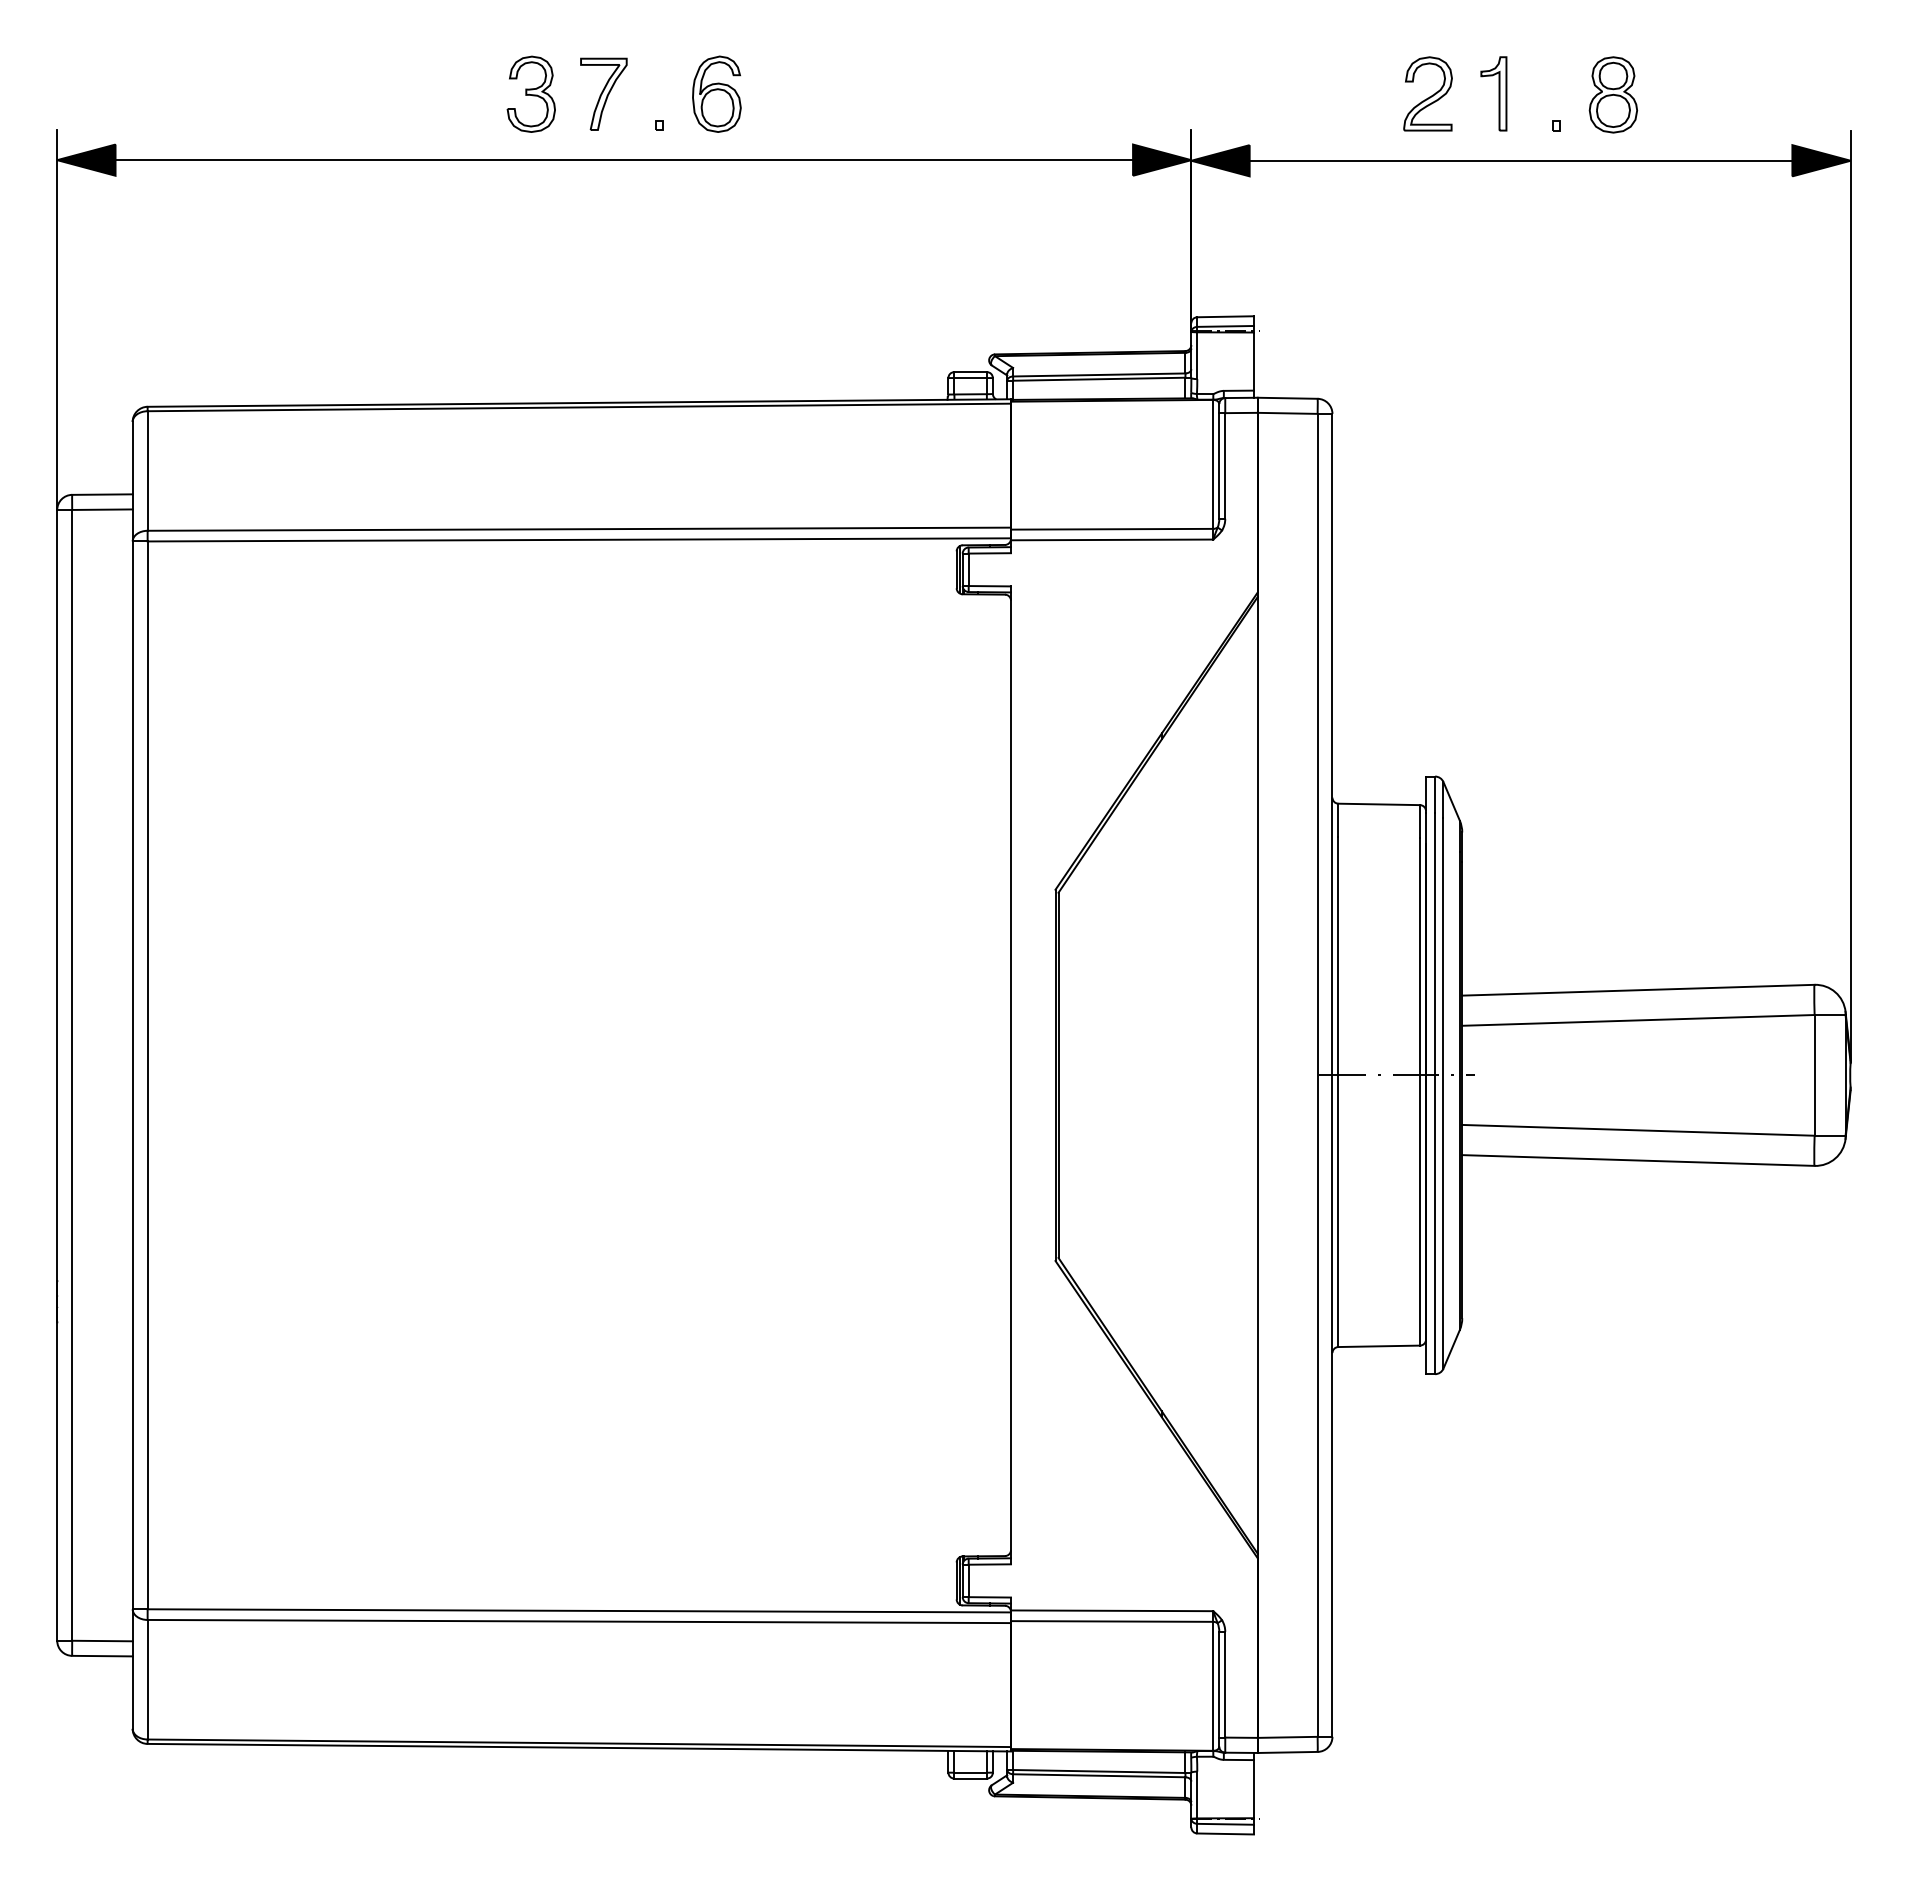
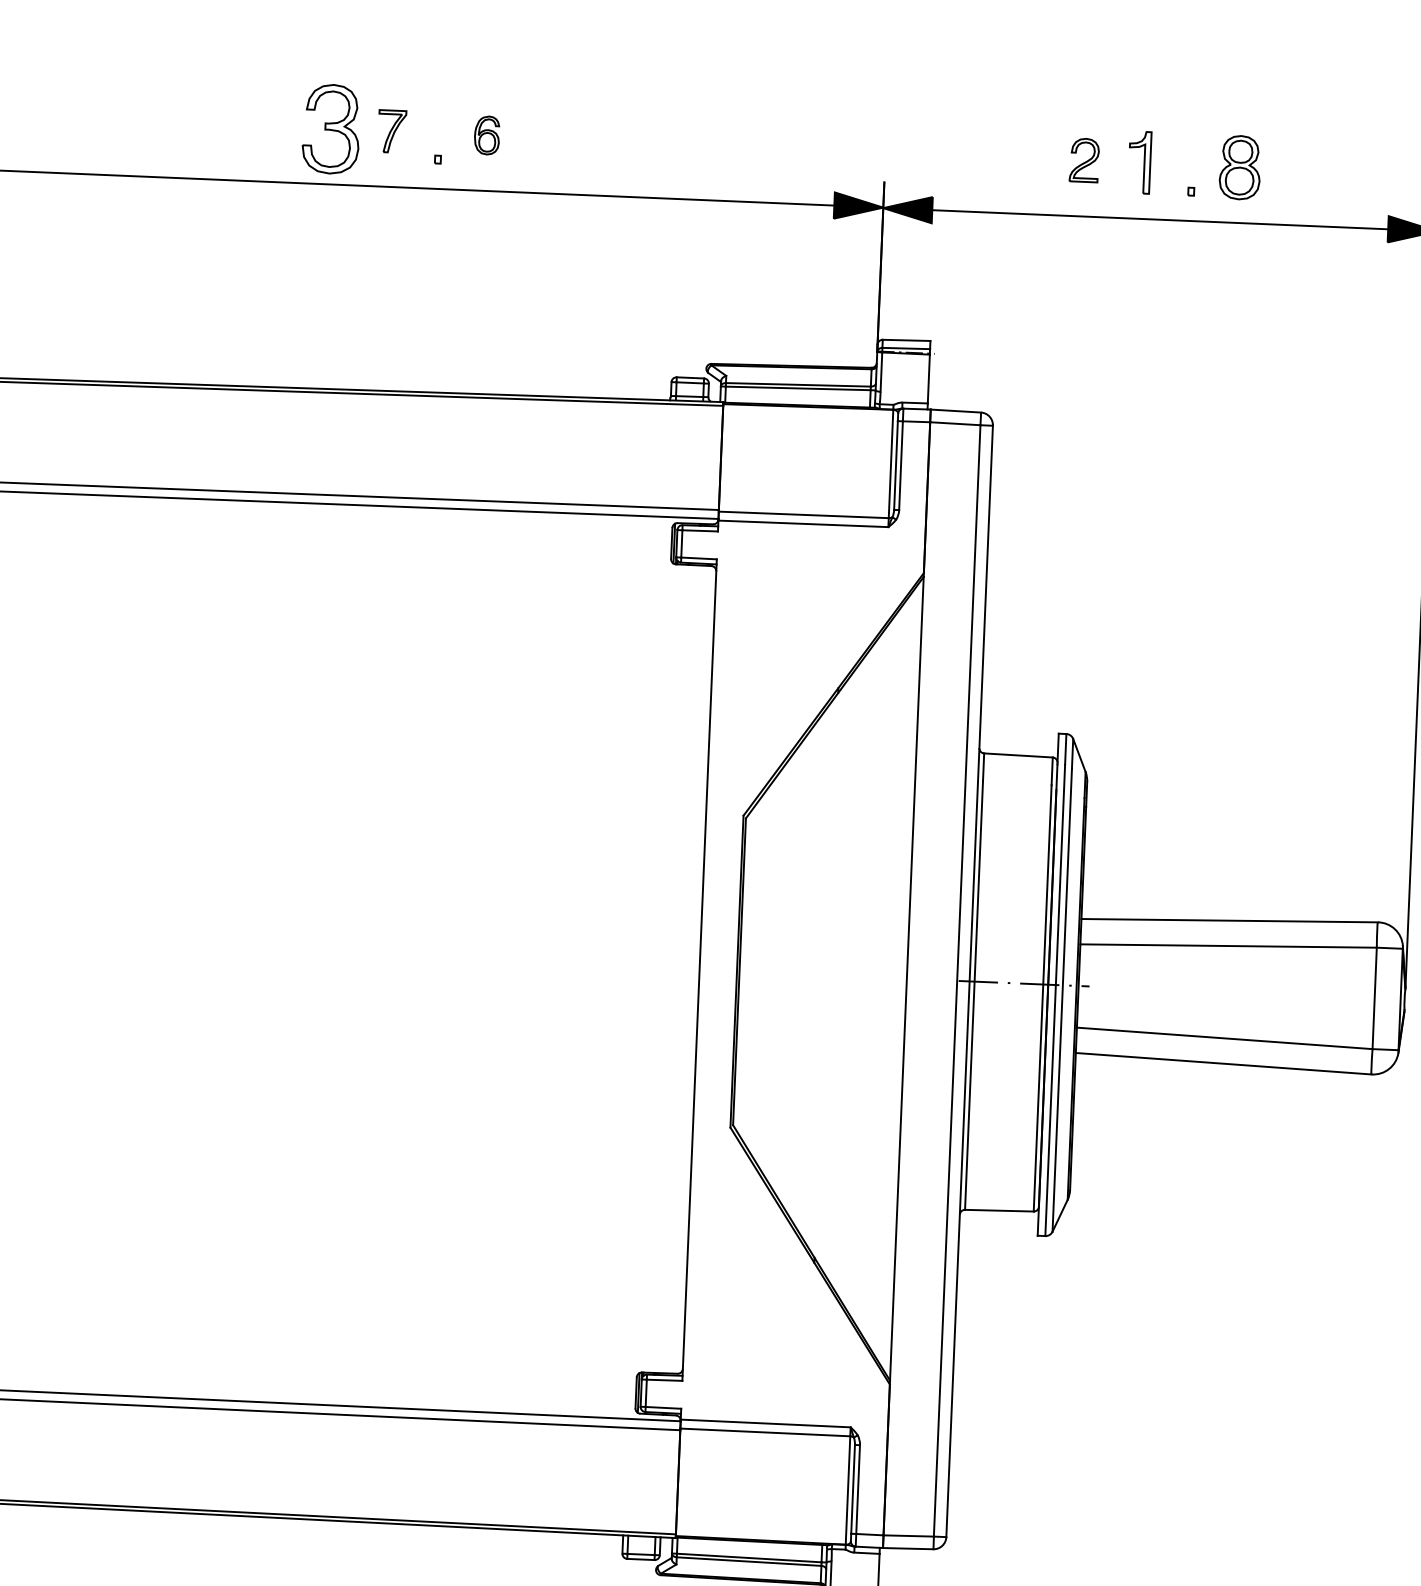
part: (530, 93) -> (330, 128), size x1.4
part: (603, 93) -> (391, 130), size x0.7
part: (716, 93) -> (486, 134), size x0.6
part: (1427, 93) -> (1084, 159), size x0.7

